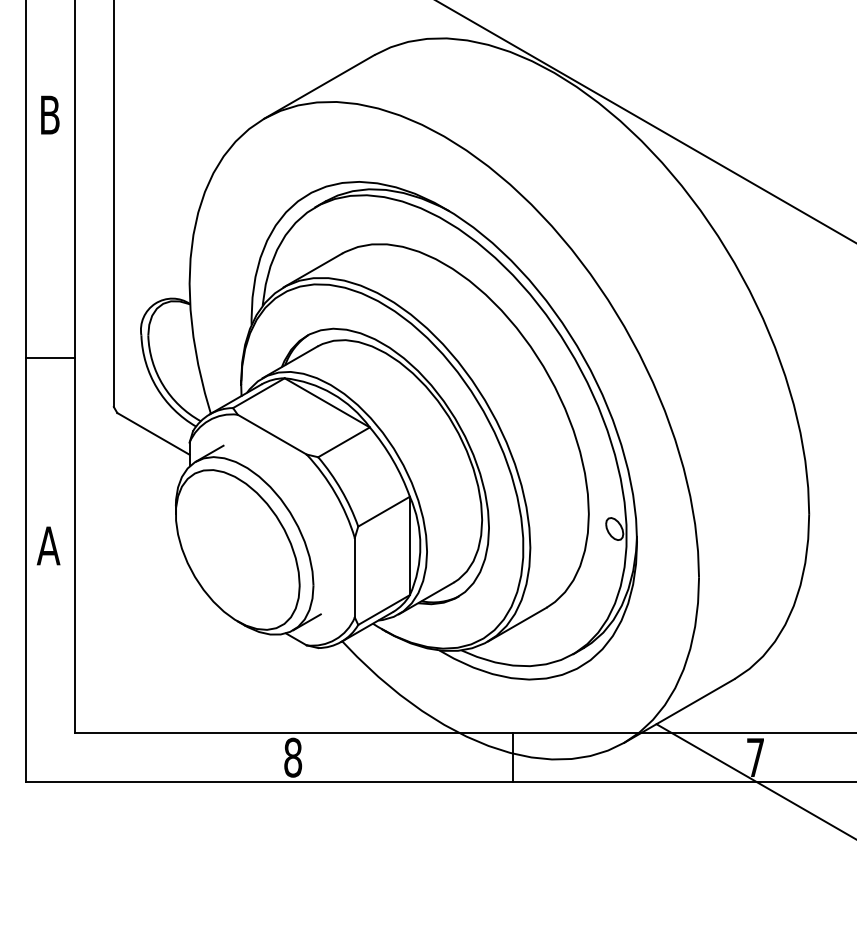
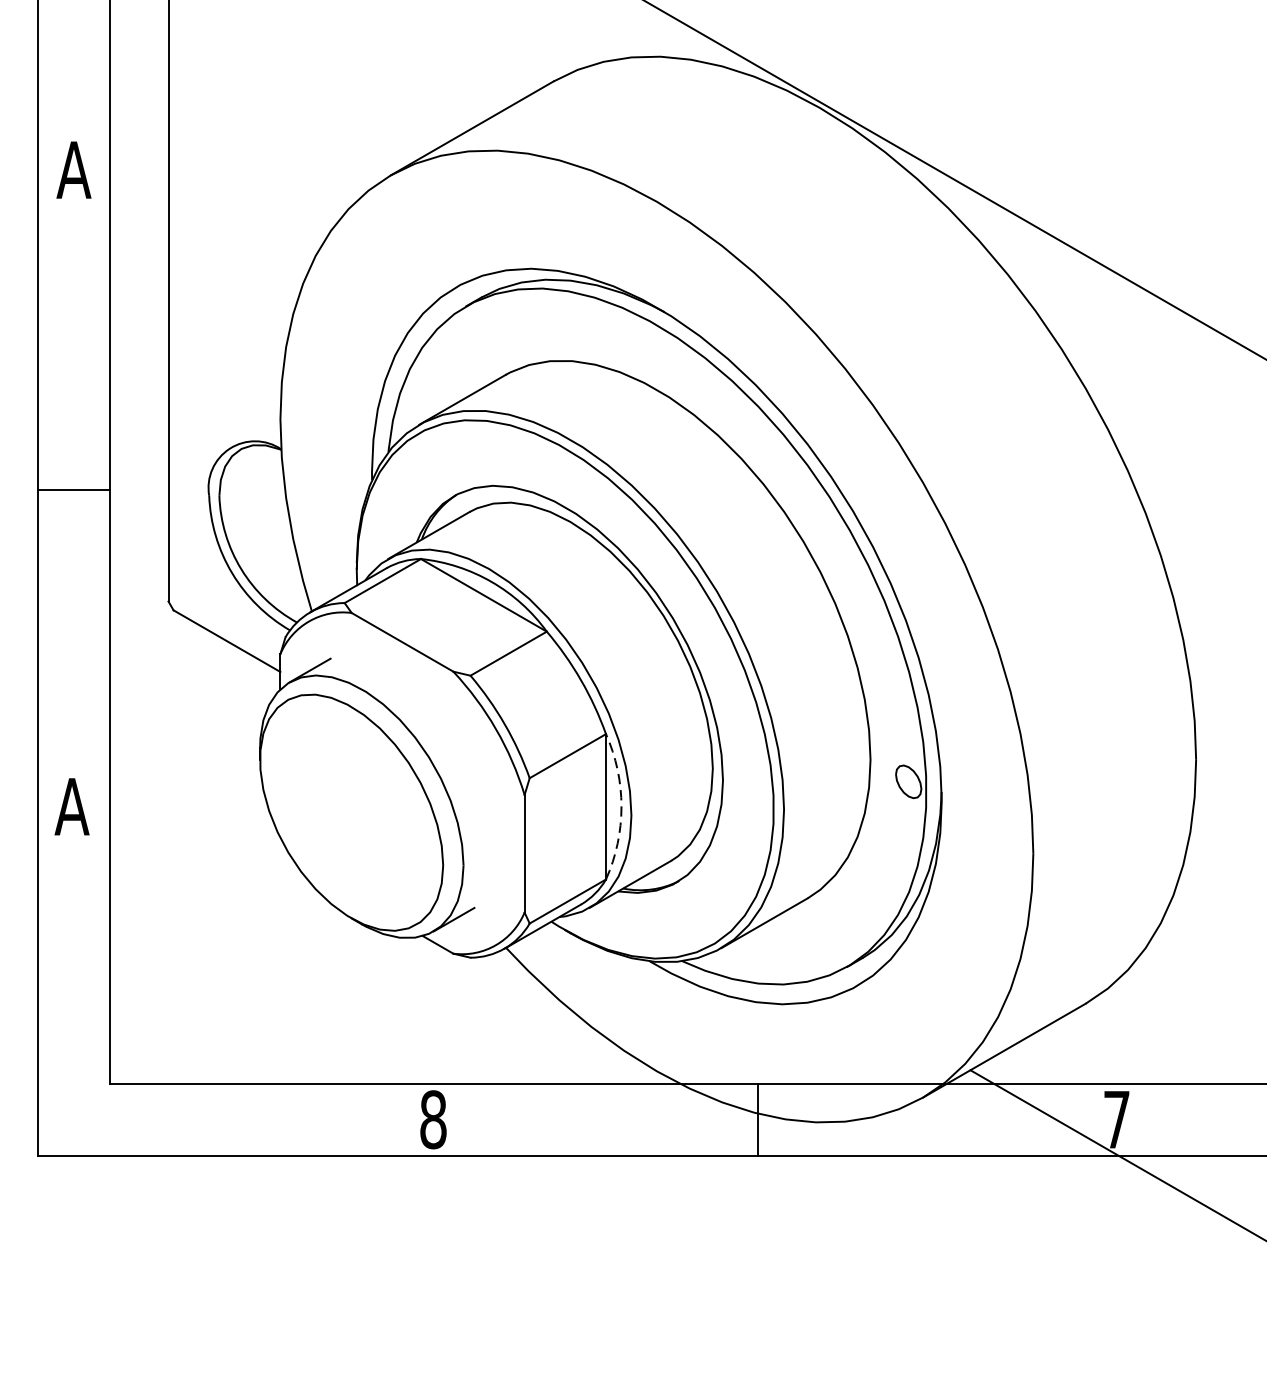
text: (49, 114) -> (73, 169), B -> A
line: (49, 358) -> (73, 489), moved
arc: (420, 545) -> (621, 806), solid -> dashed

